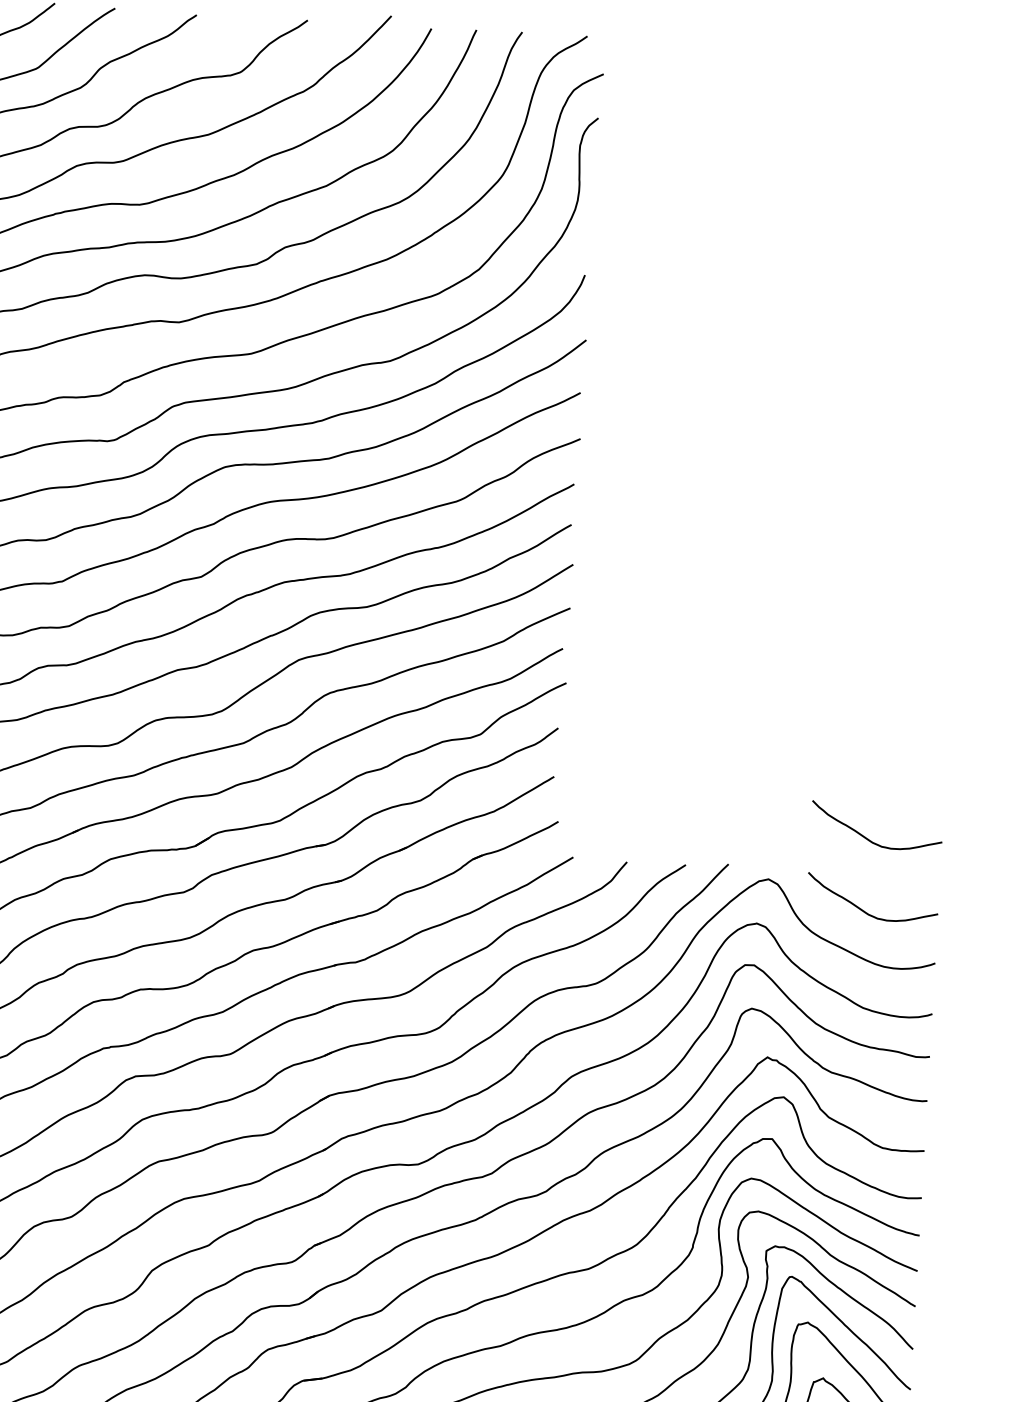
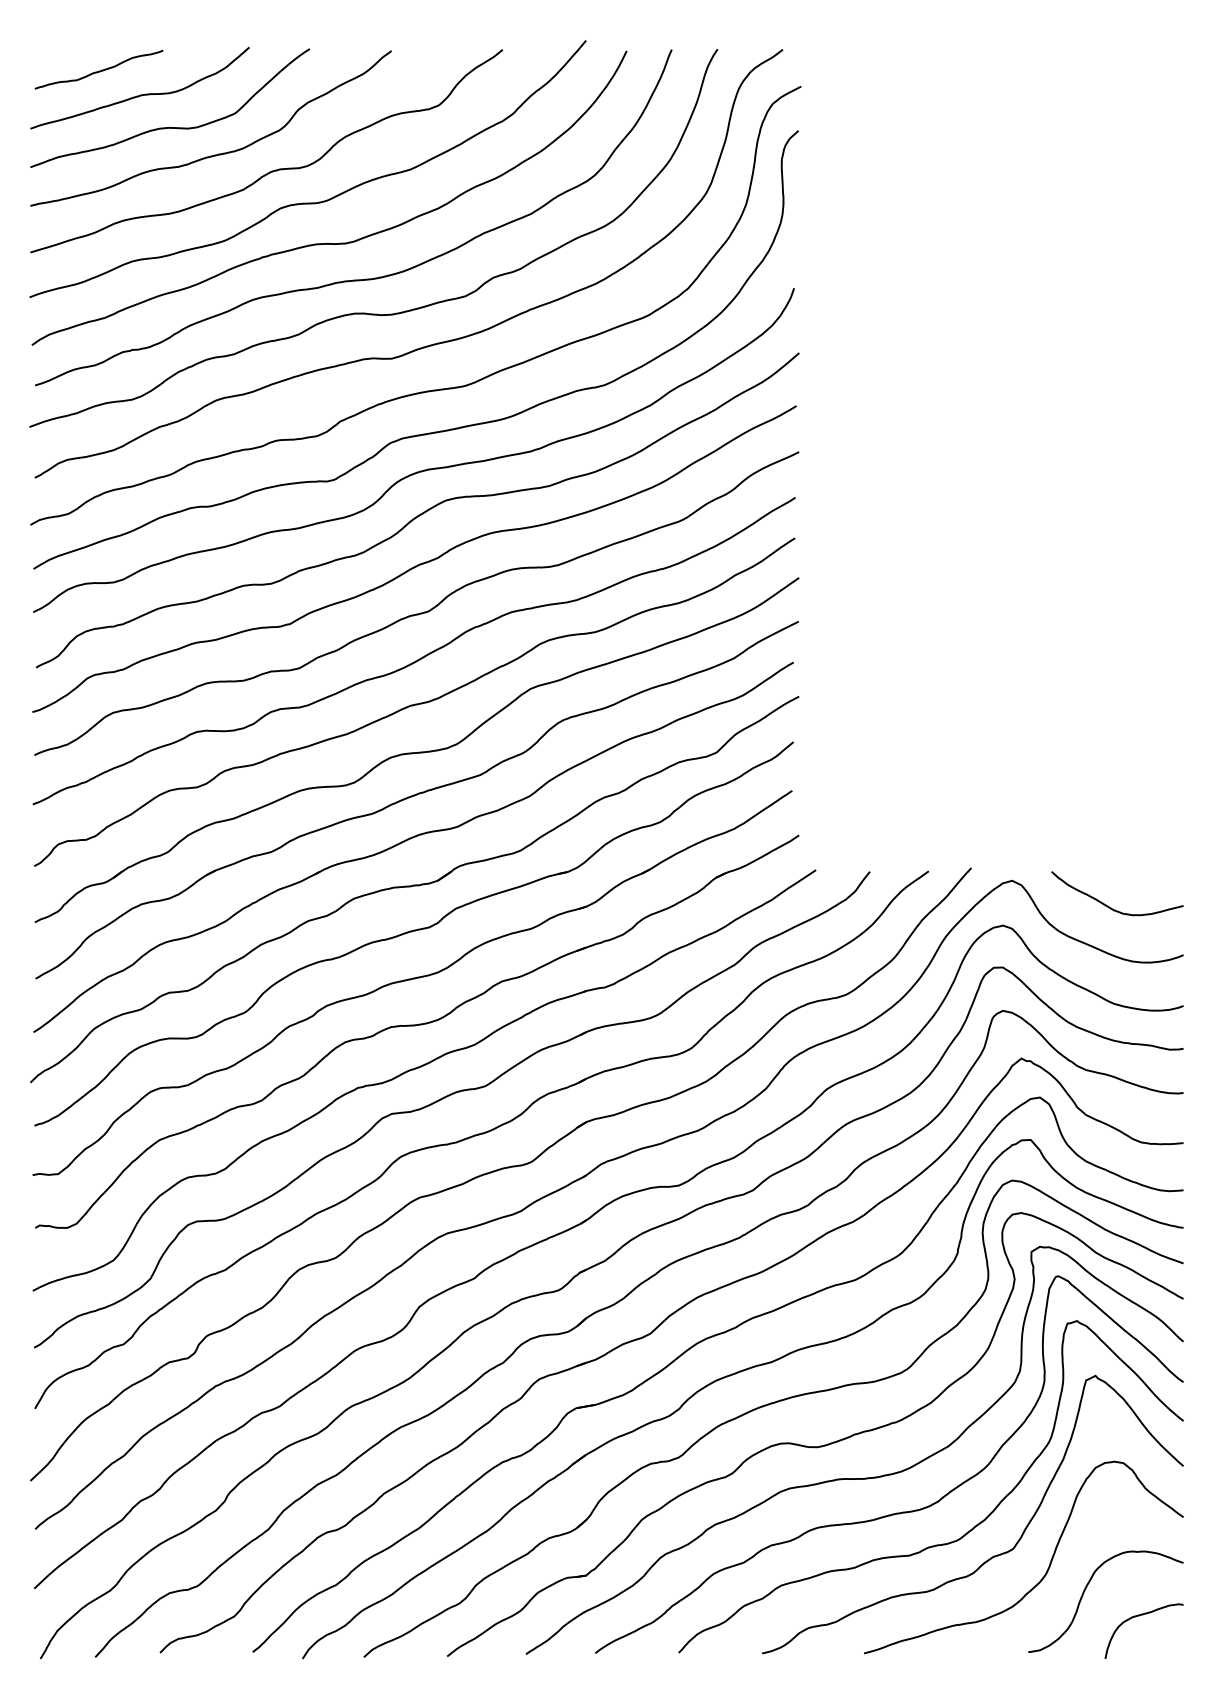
curve: (870, 839) -> (1111, 835), removed

